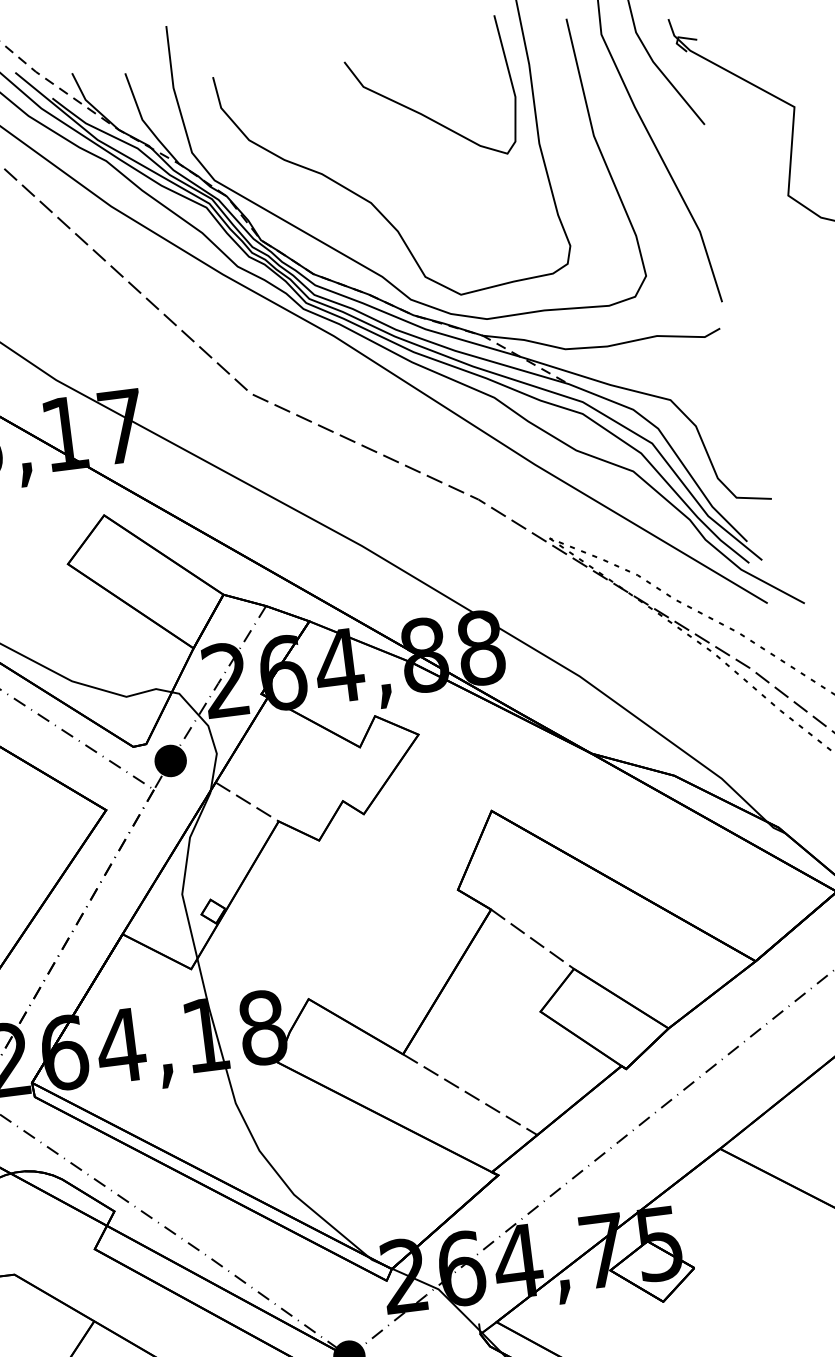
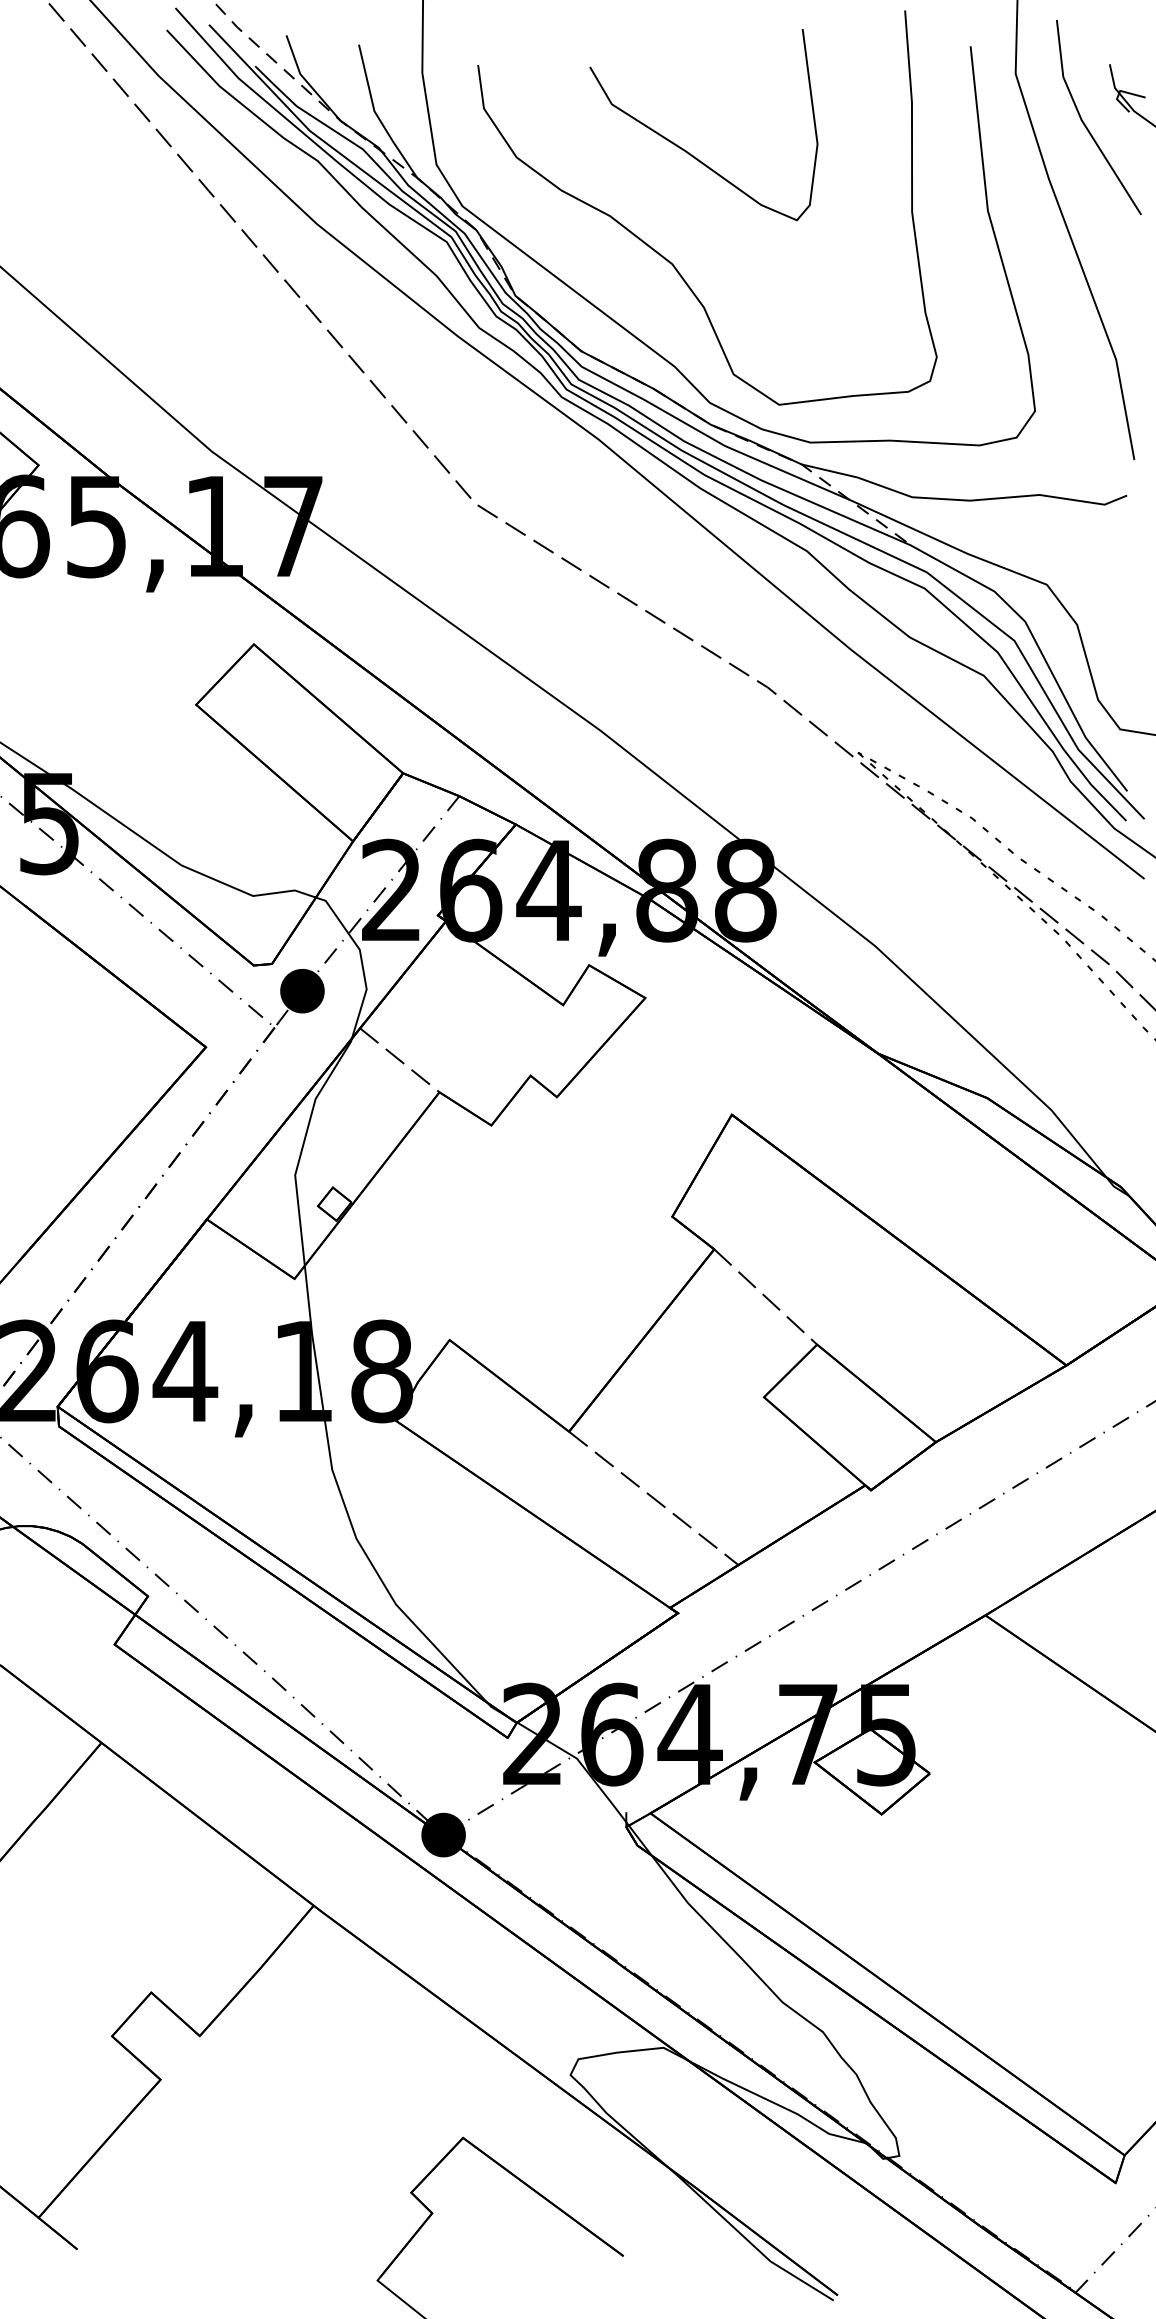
curve: (421, 113) -> (686, 150), moved

